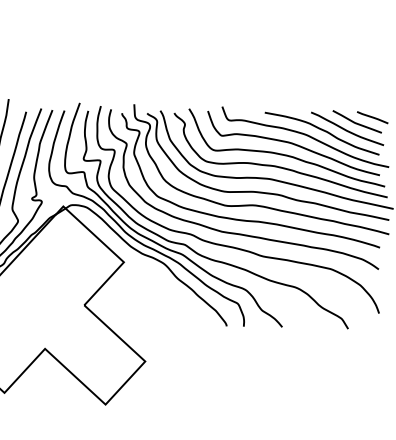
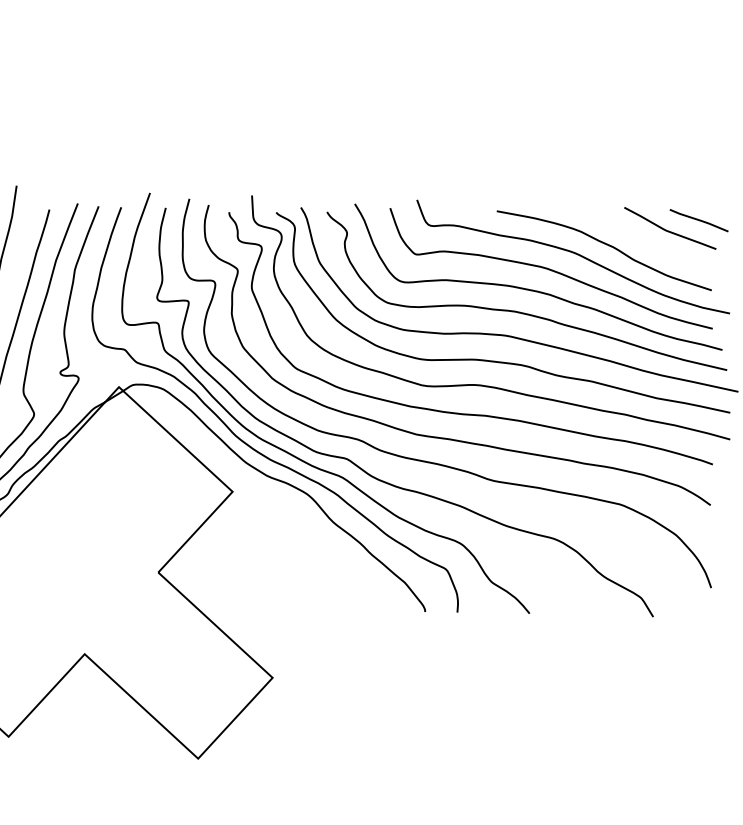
curve: (346, 129) -> (649, 242), removed

